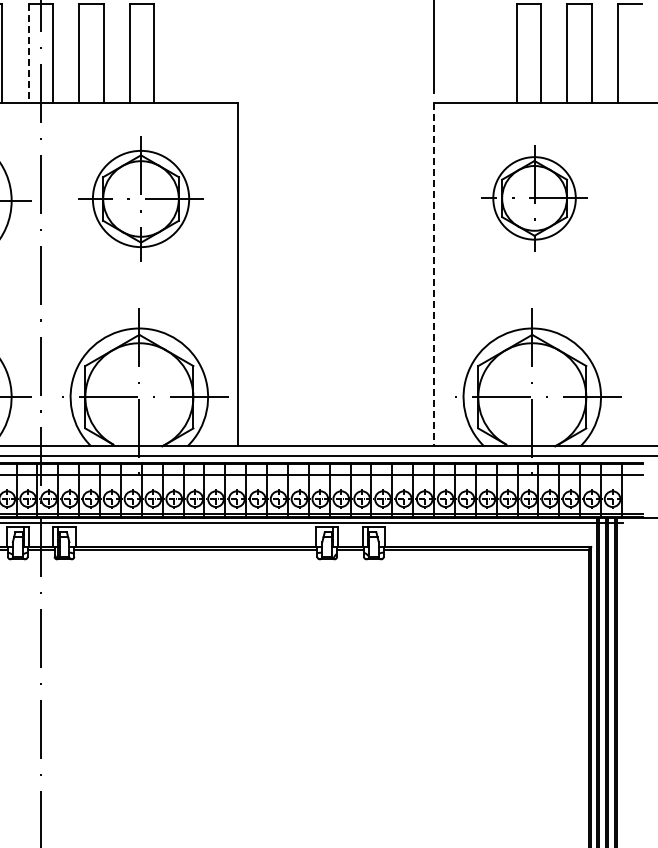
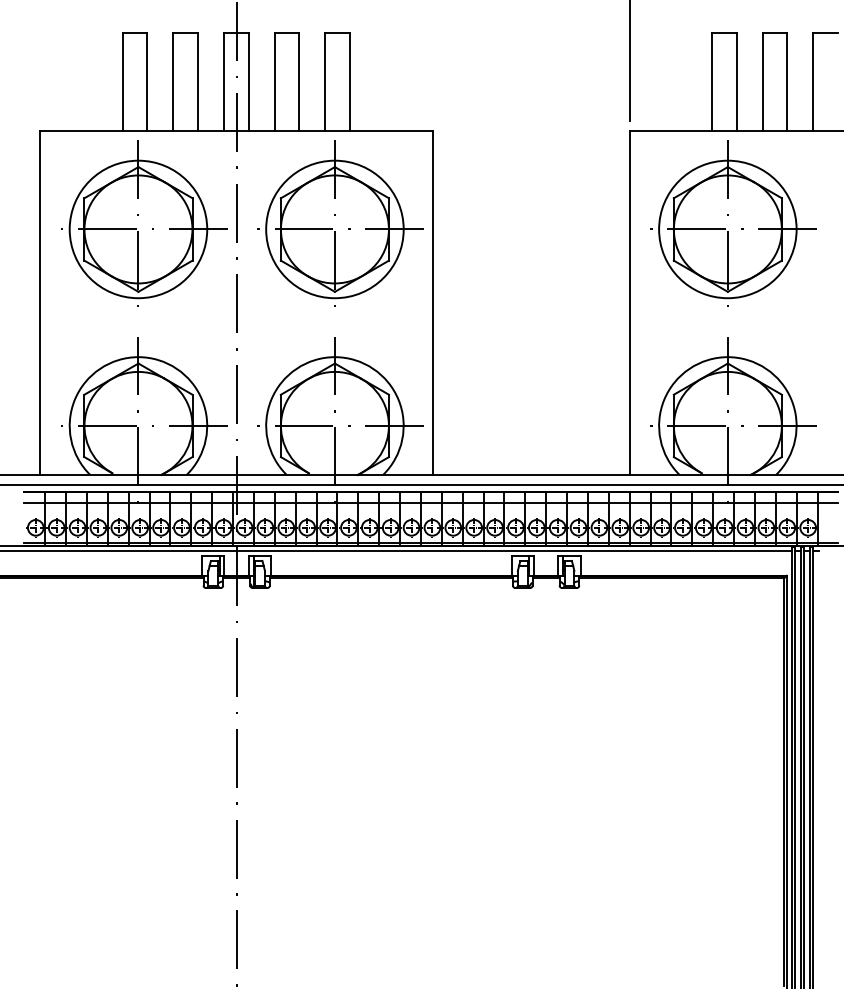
line: (28, 53) -> (224, 82), dashed -> solid
part: (144, 194) -> (340, 223), size x1.43
part: (537, 194) -> (733, 223), size x1.67
line: (433, 274) -> (629, 303), dashed -> solid

